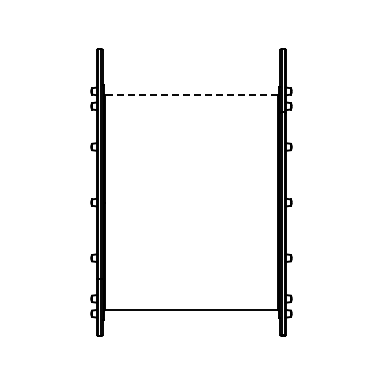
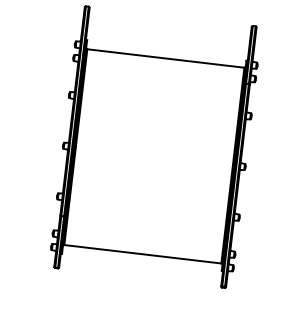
line: (191, 95) -> (165, 58), dashed -> solid

